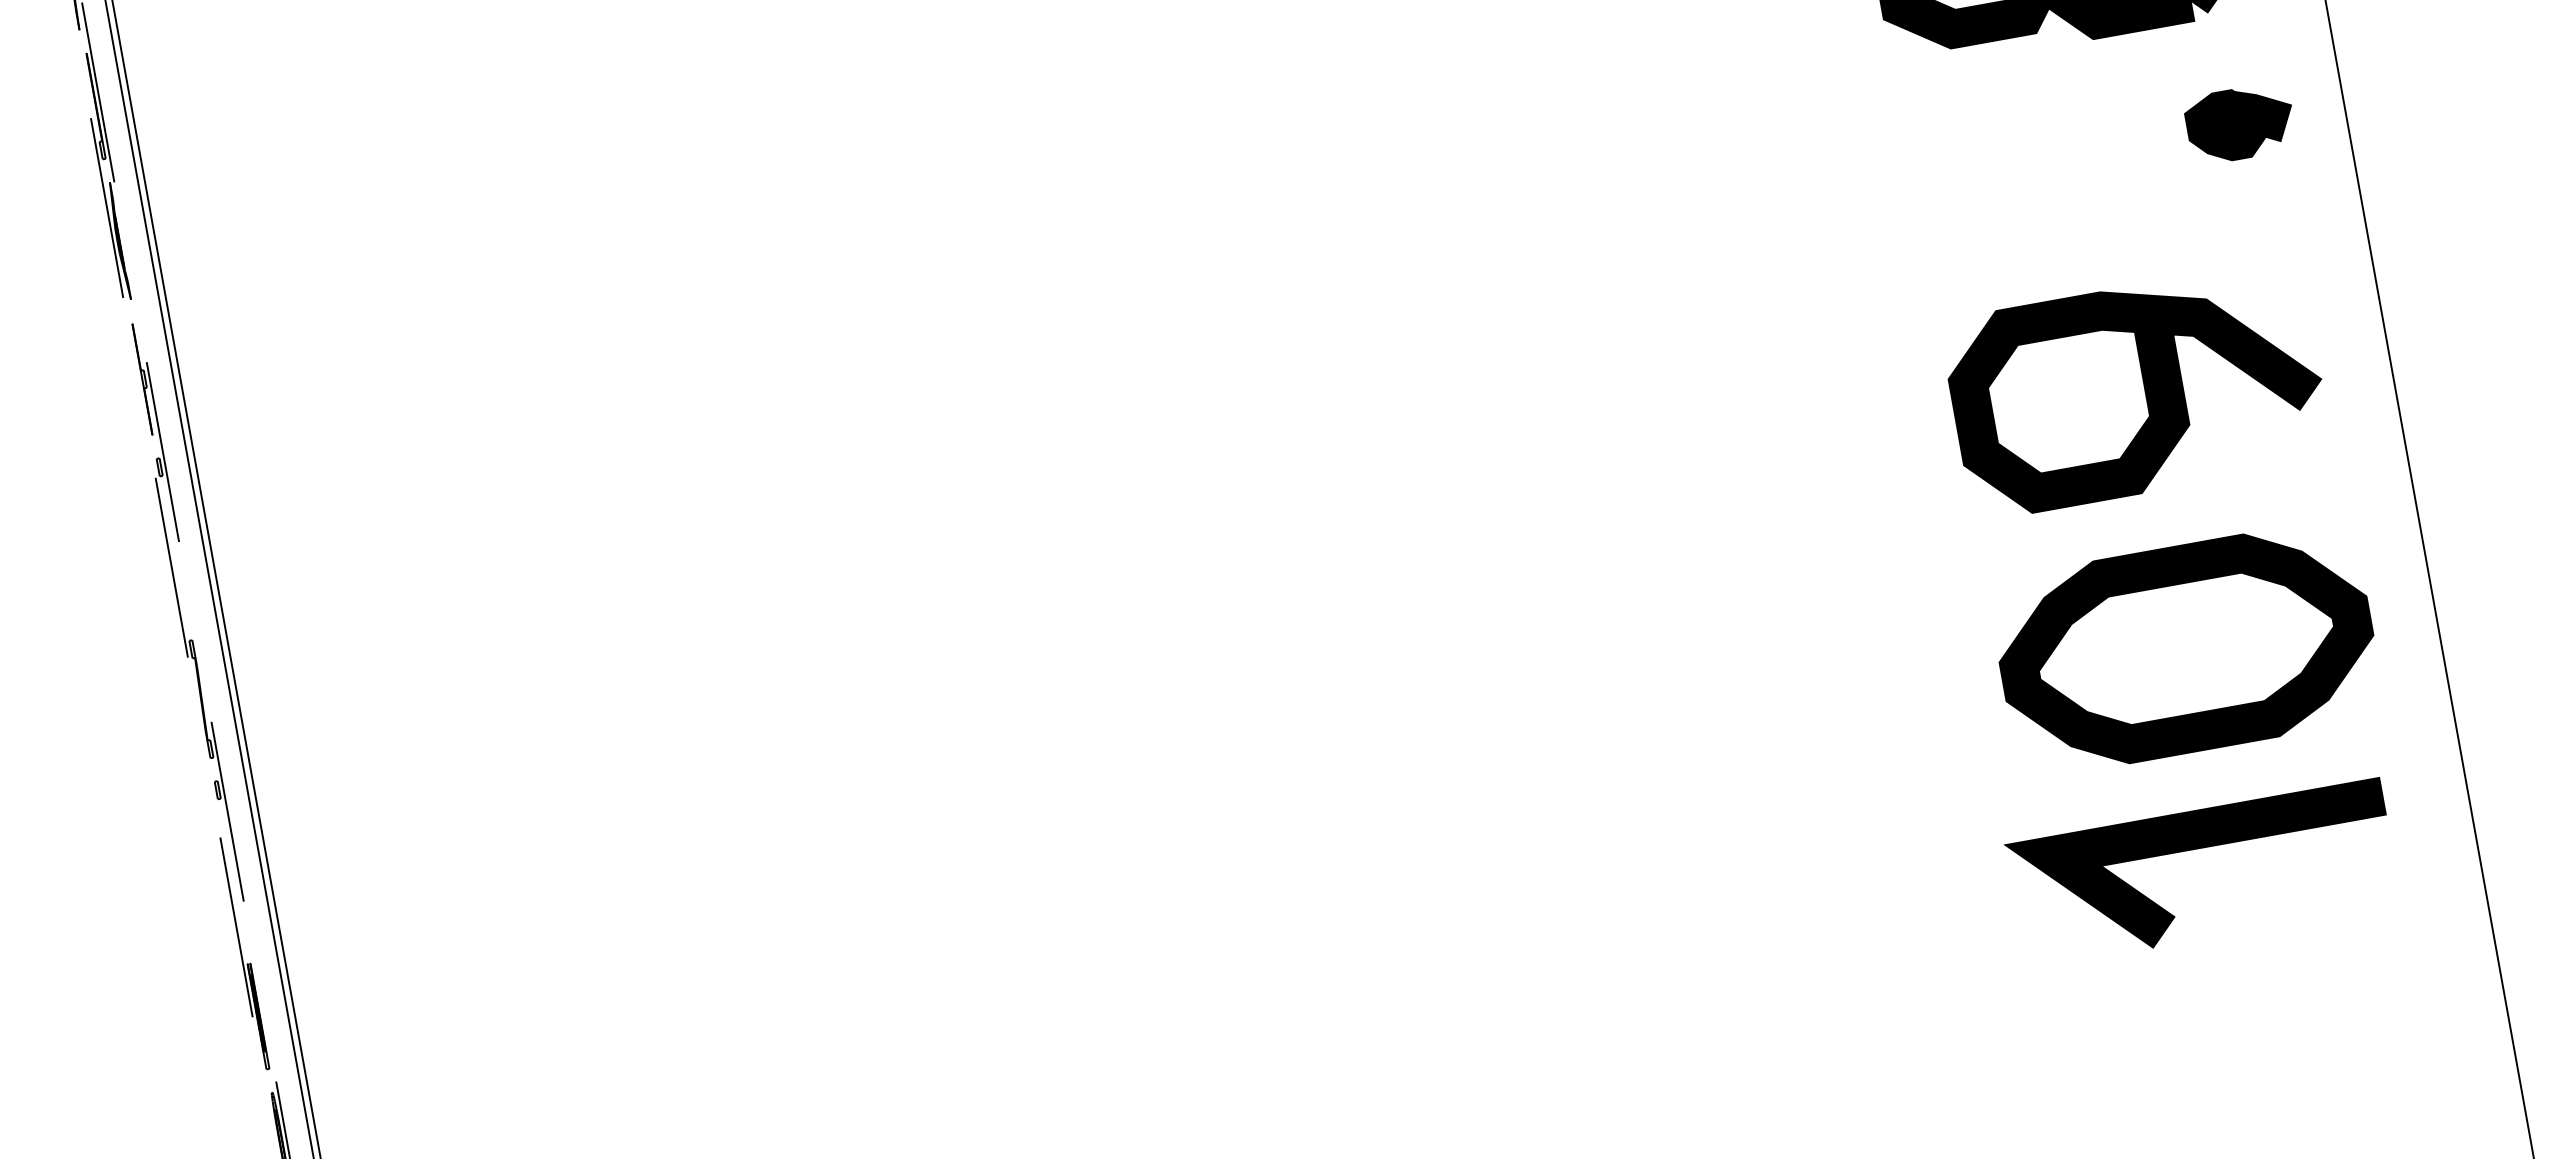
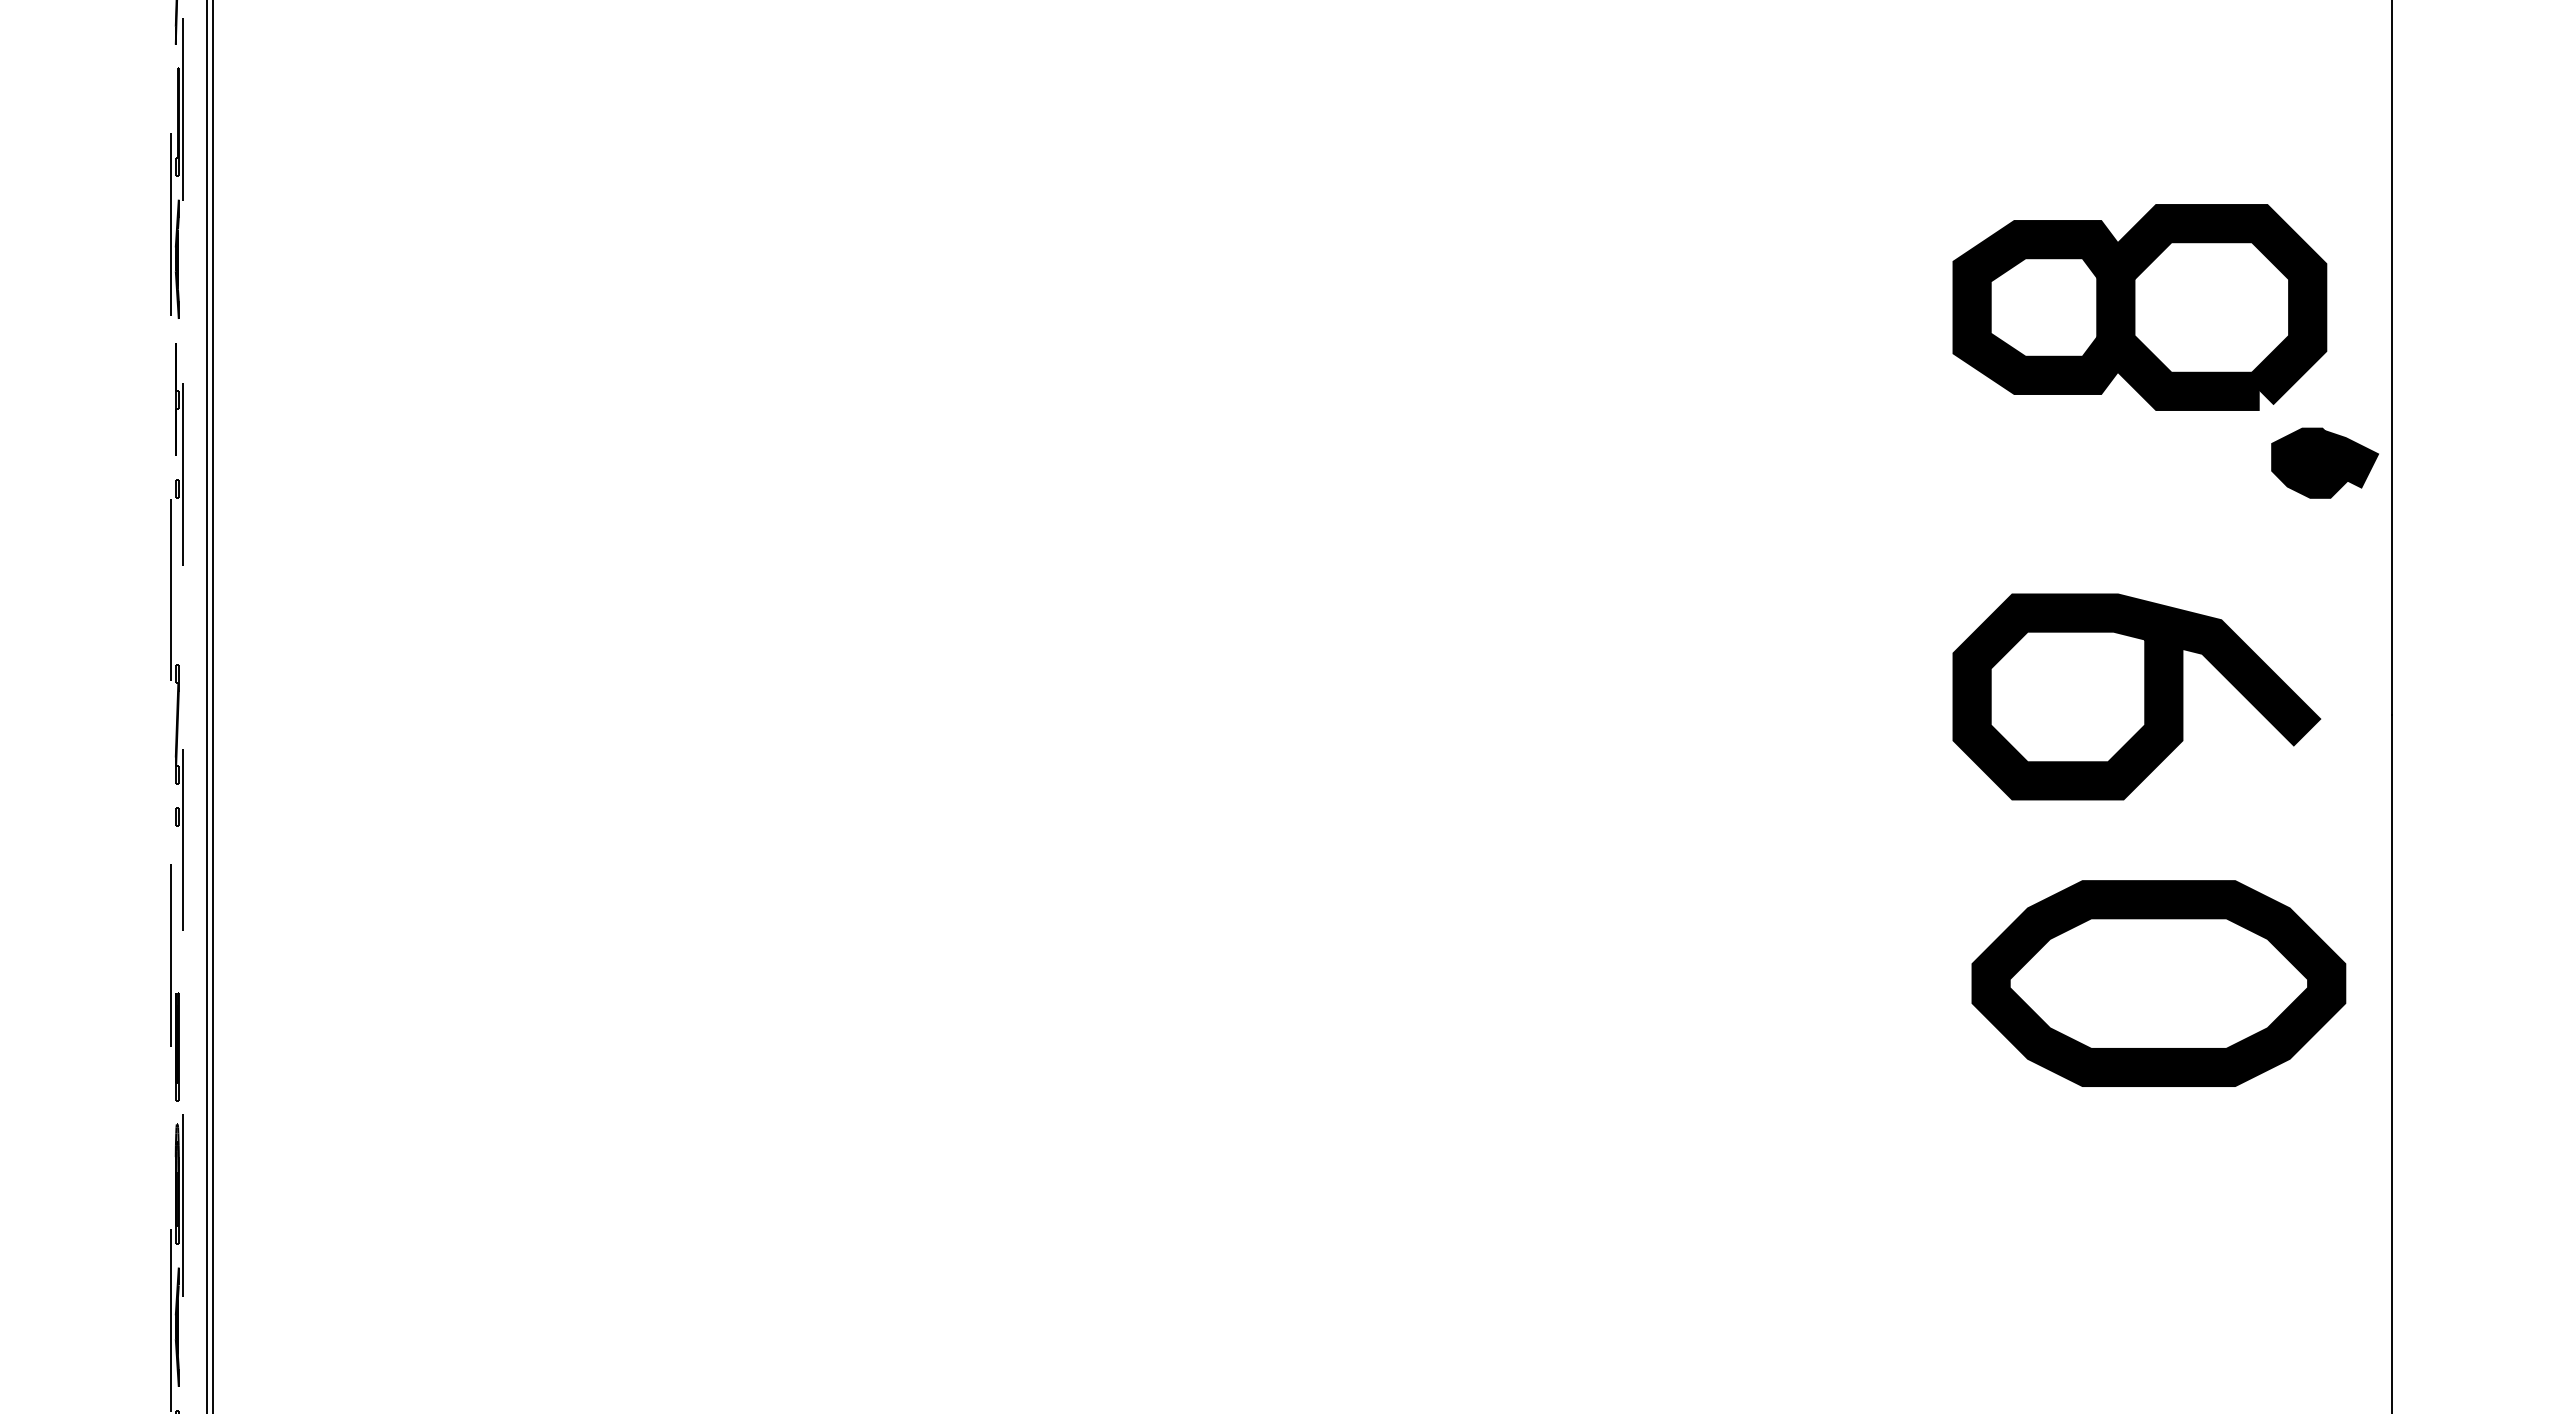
part: (2239, 123) -> (2324, 462), moved
curve: (2144, 388) -> (2144, 696), moved
part: (2186, 648) -> (2158, 983), moved
line: (2198, 848) -> (2116, 1225), removed

